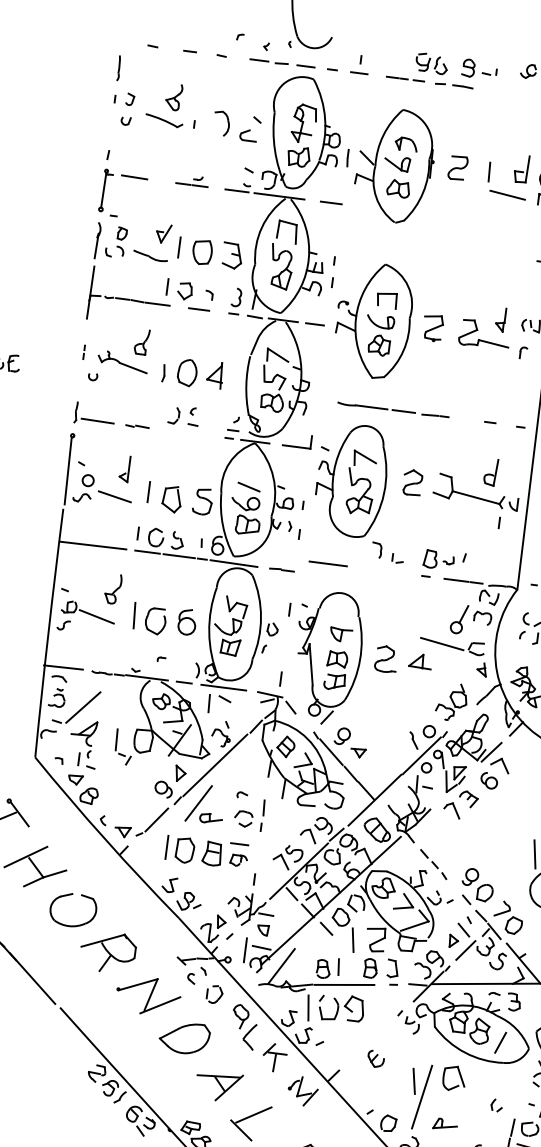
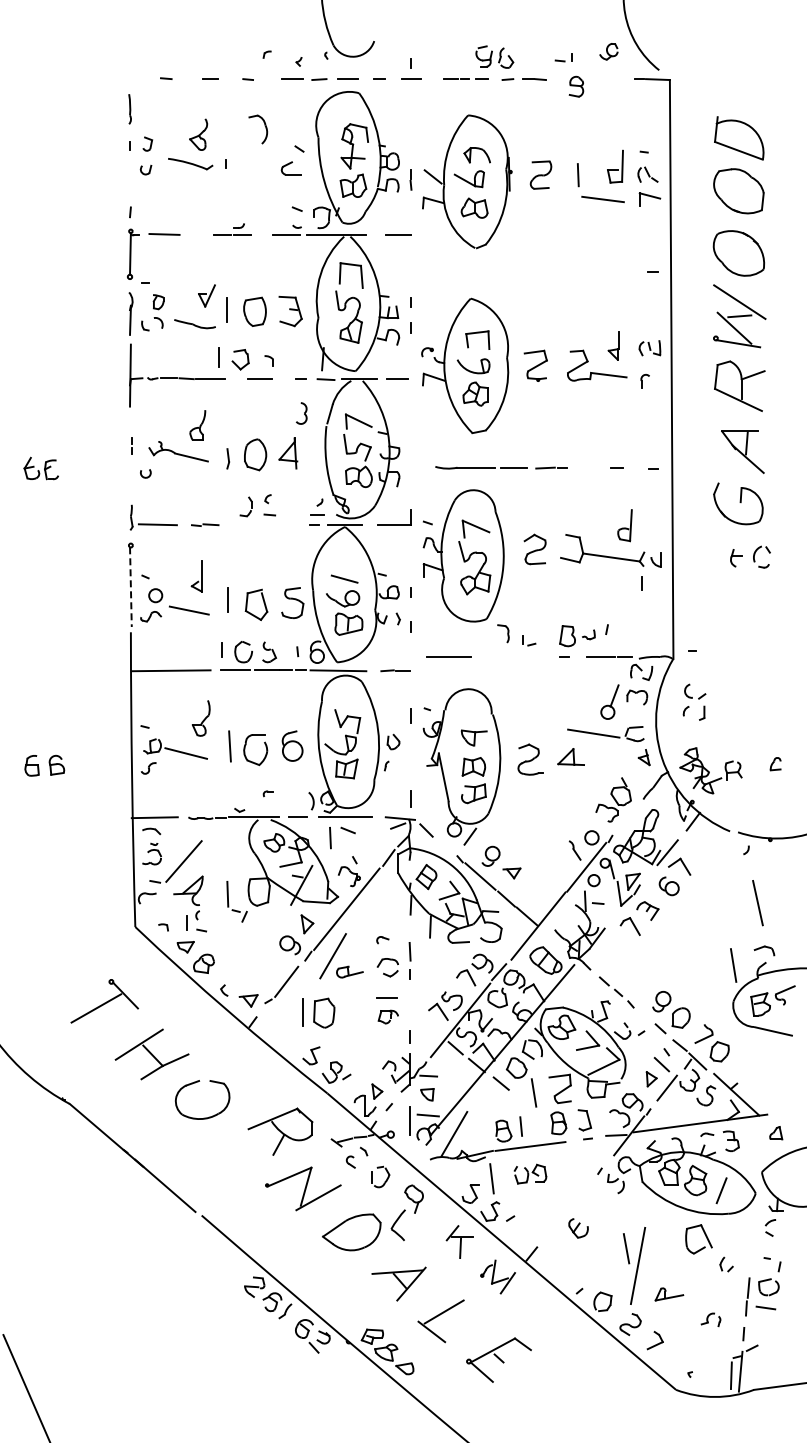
part: (468, 67) -> (576, 86), moved
part: (227, 123) -> (265, 128), moved
part: (236, 297) -> (301, 413), moved
line: (67, 471) -> (130, 587), solid -> dashed
part: (212, 853) -> (356, 1012), removed
part: (108, 952) -> (280, 1131), moved
part: (341, 1007) -> (530, 1173), size x0.6
part: (248, 1036) -> (397, 1225), moved
part: (460, 1076) -> (705, 1236), moved

